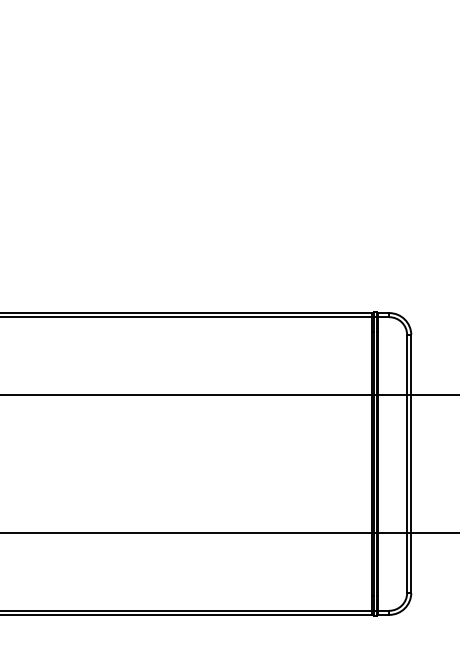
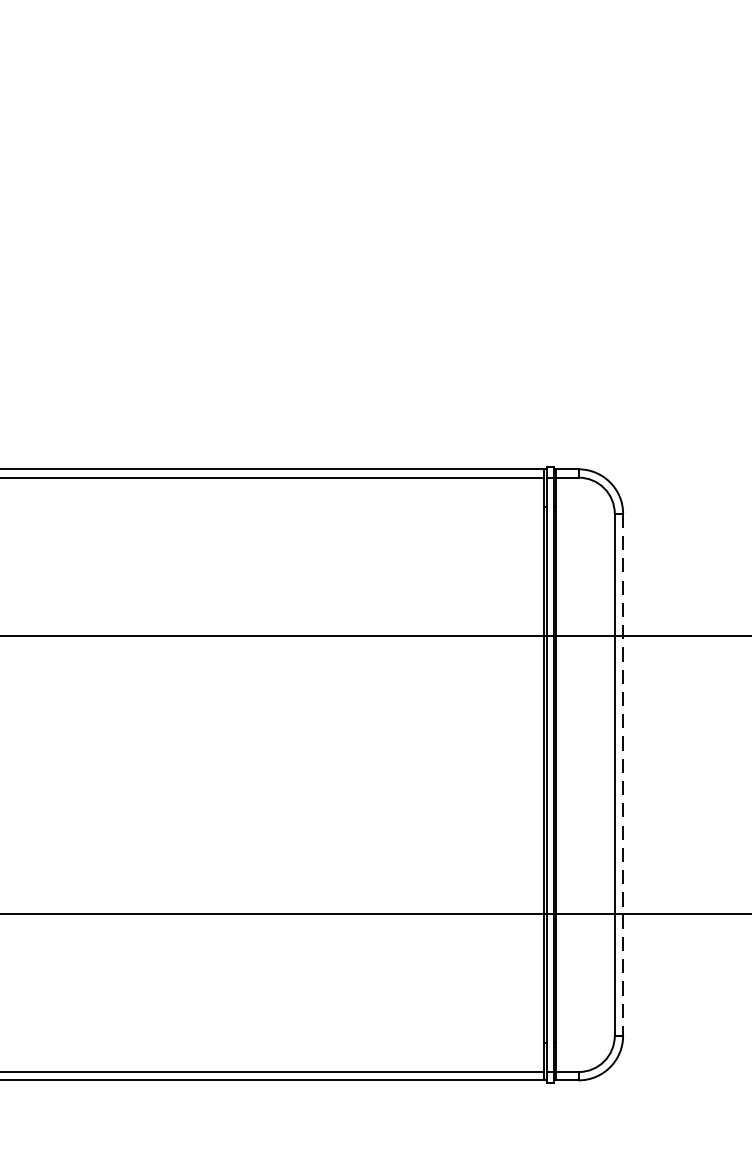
line: (411, 464) -> (623, 775), solid -> dashed

